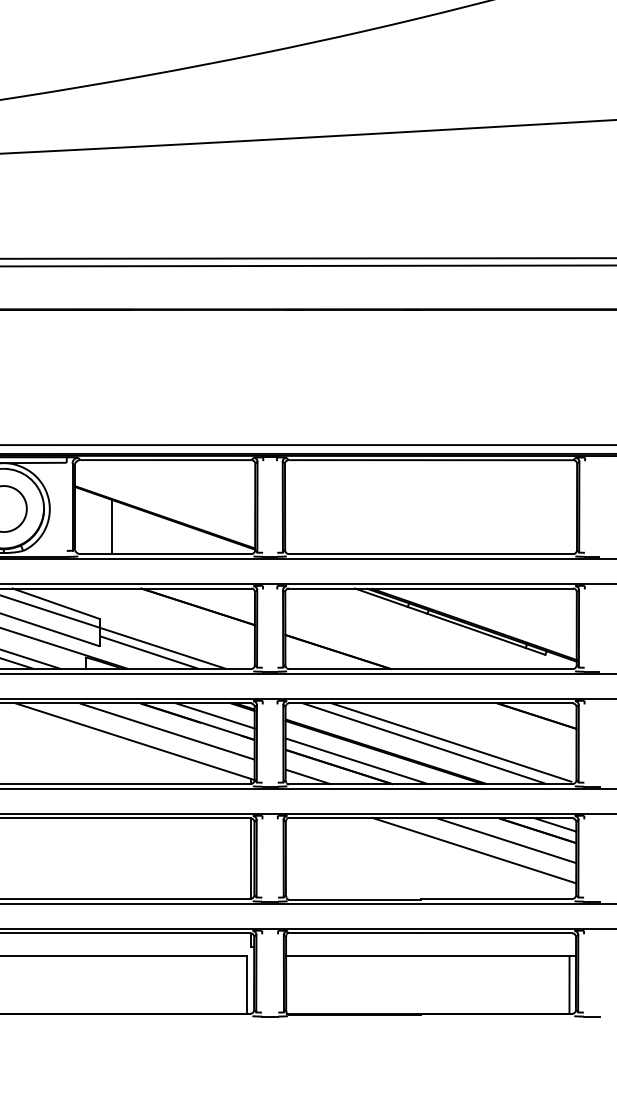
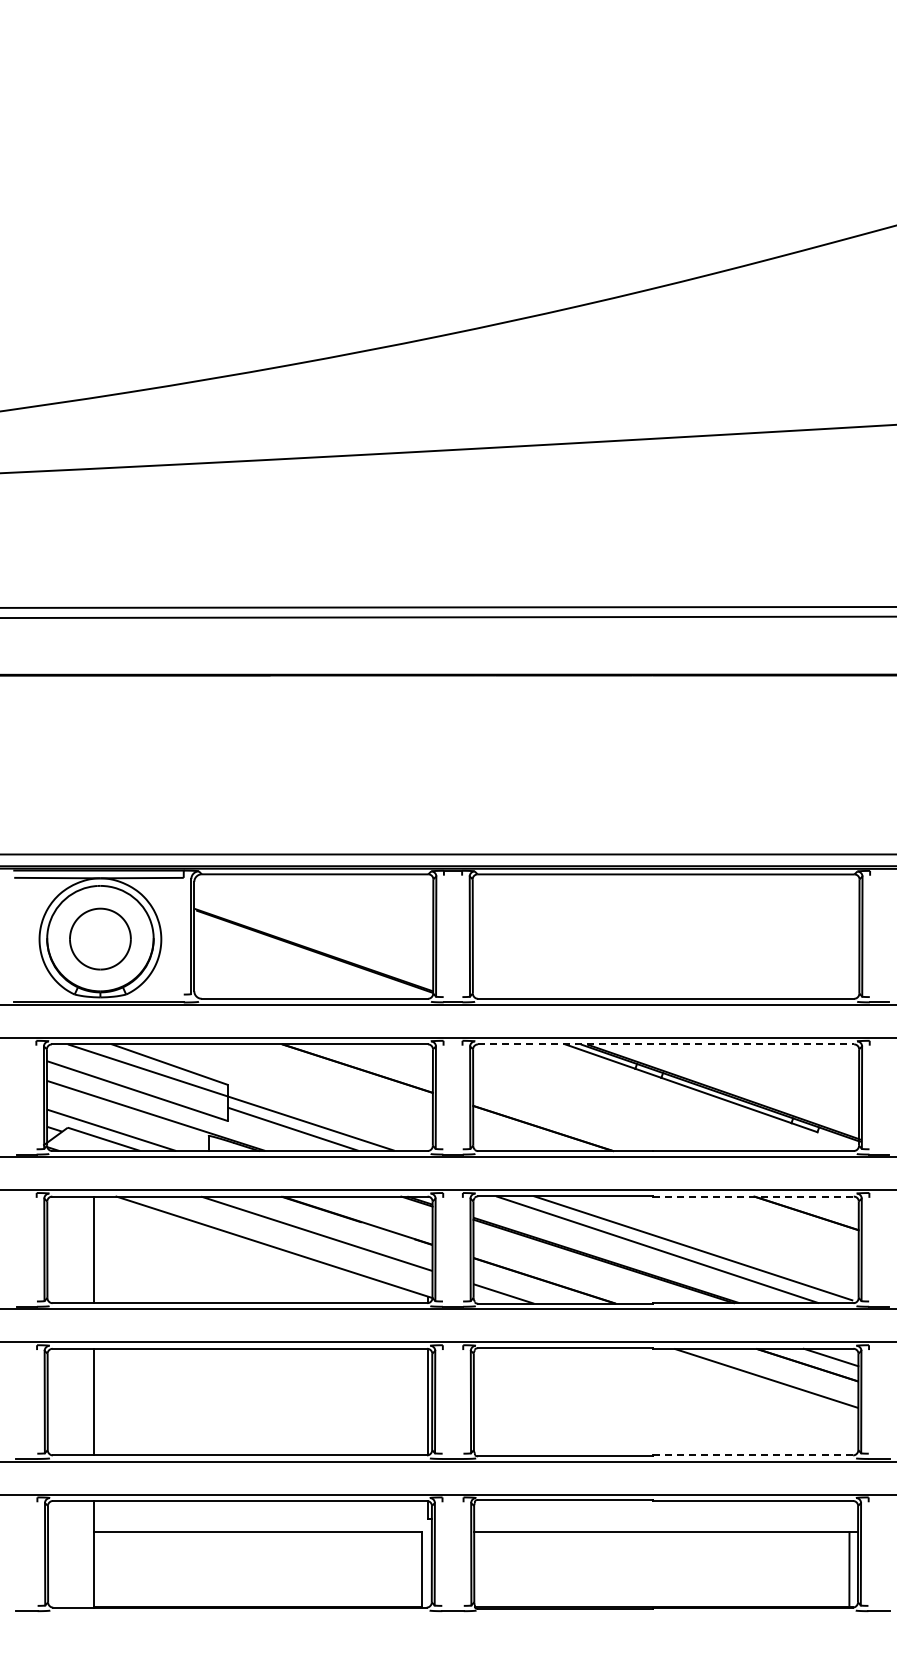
line: (111, 526) -> (243, 962), removed
line: (431, 588) -> (666, 1044), solid -> dashed
line: (497, 703) -> (753, 1196), solid -> dashed
line: (215, 715) -> (380, 1212), removed
line: (356, 760) -> (567, 1272), removed
line: (474, 850) -> (723, 1391), removed
line: (497, 898) -> (753, 1455), solid -> dashed

